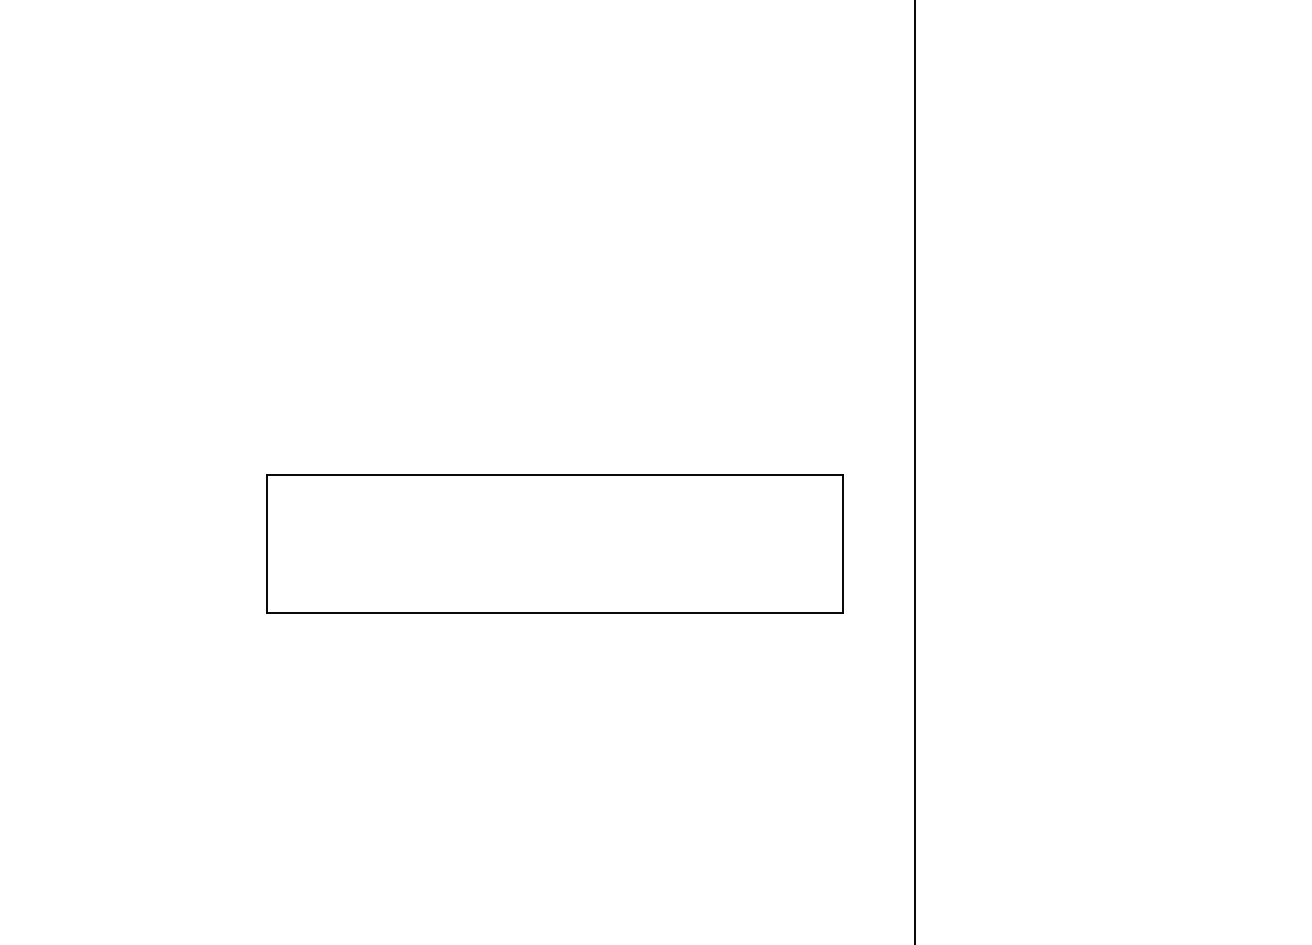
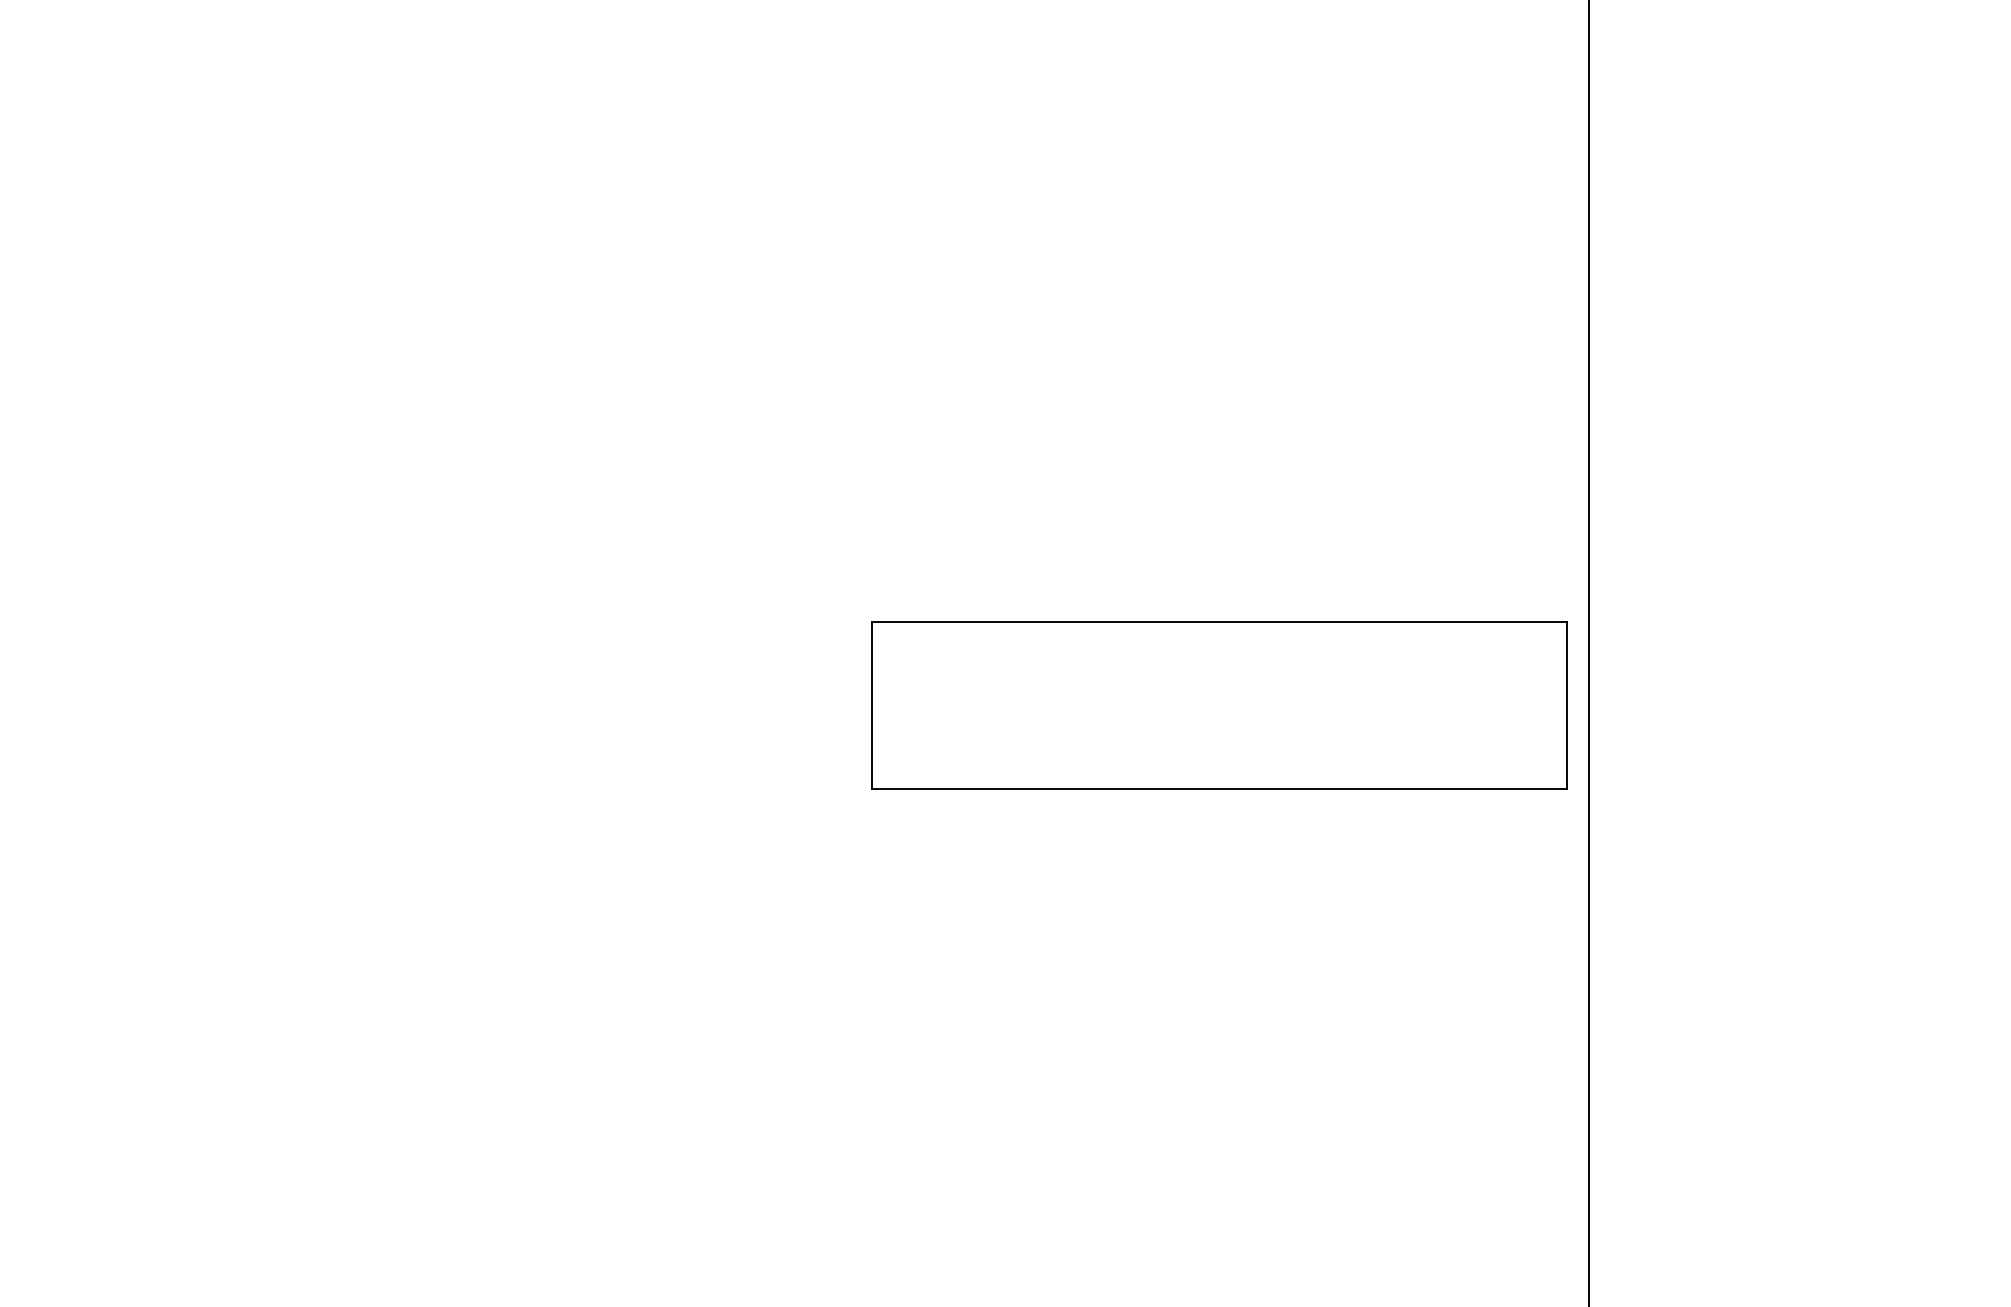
part: (555, 543) -> (1219, 705), moved

